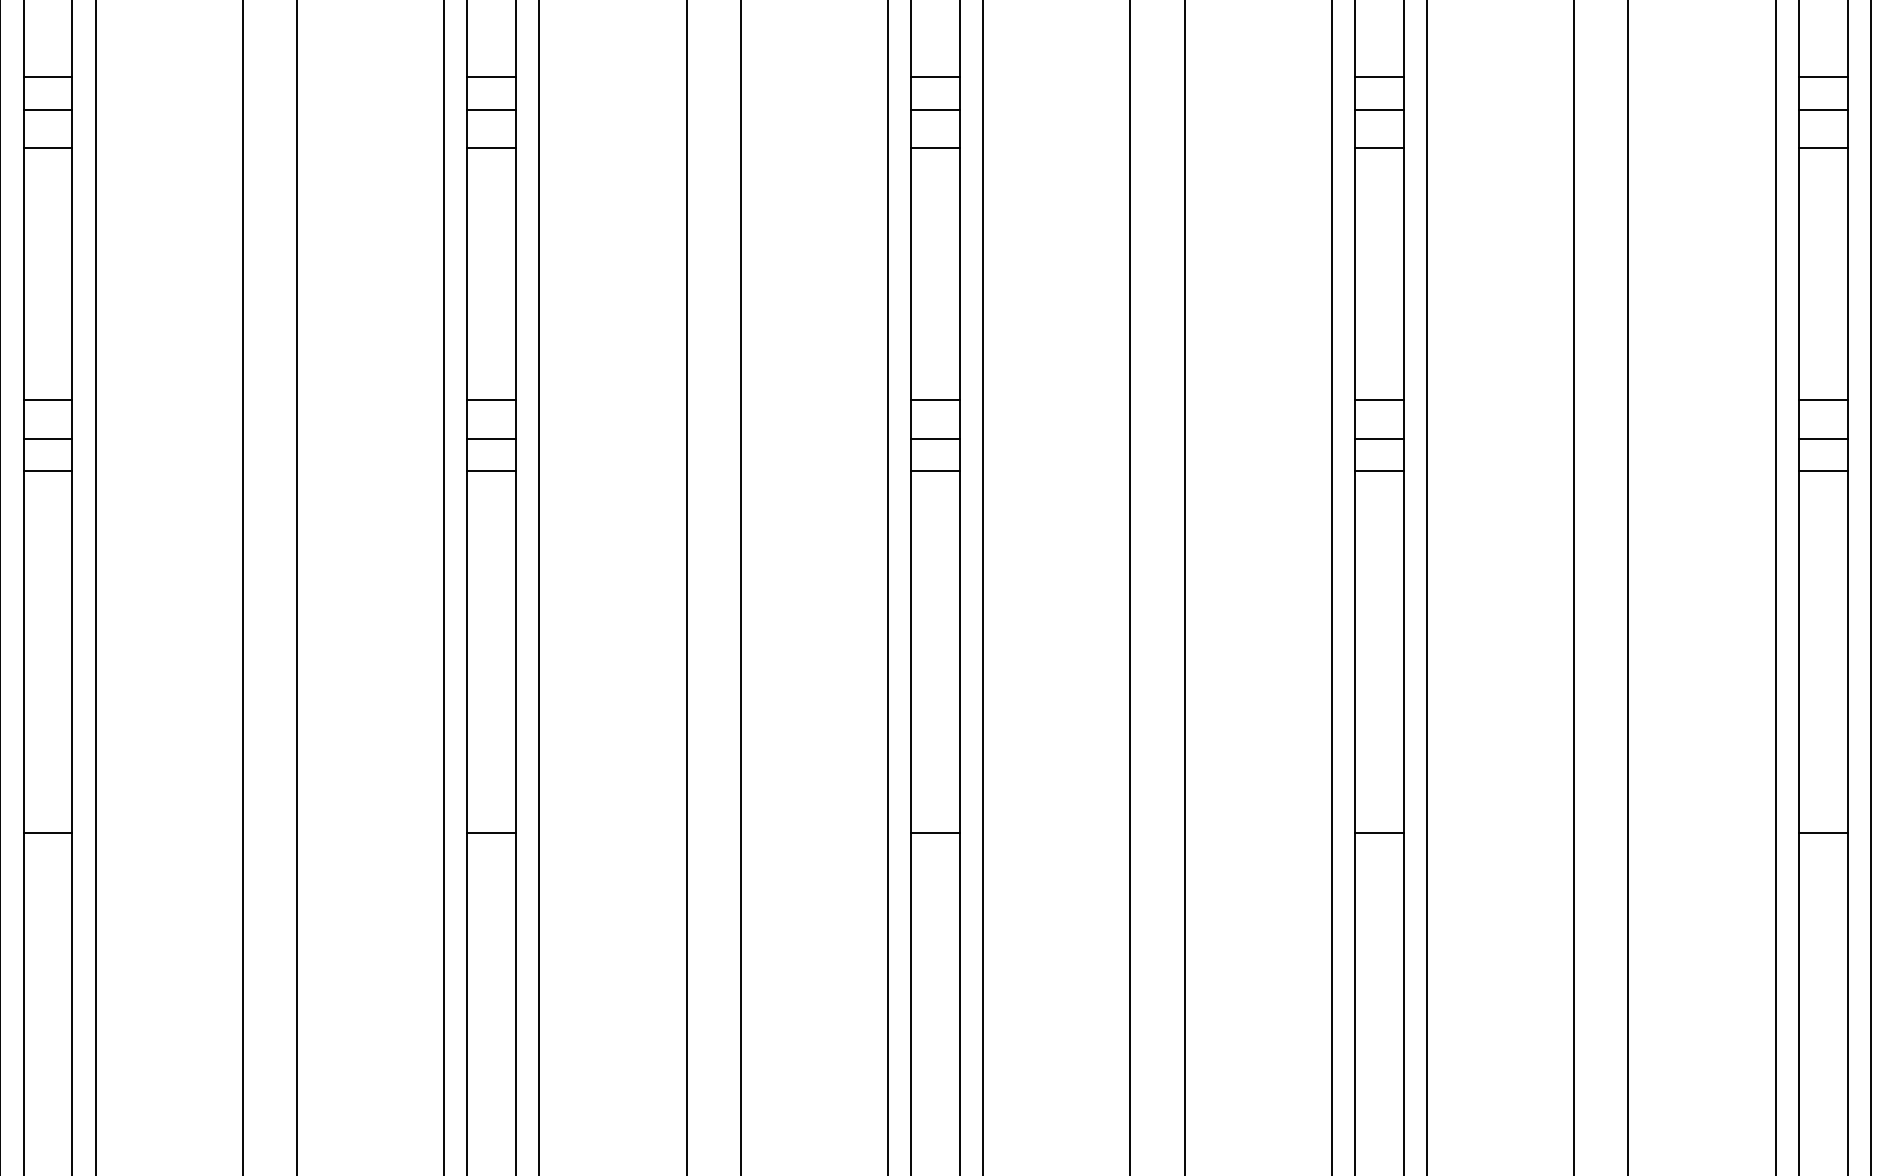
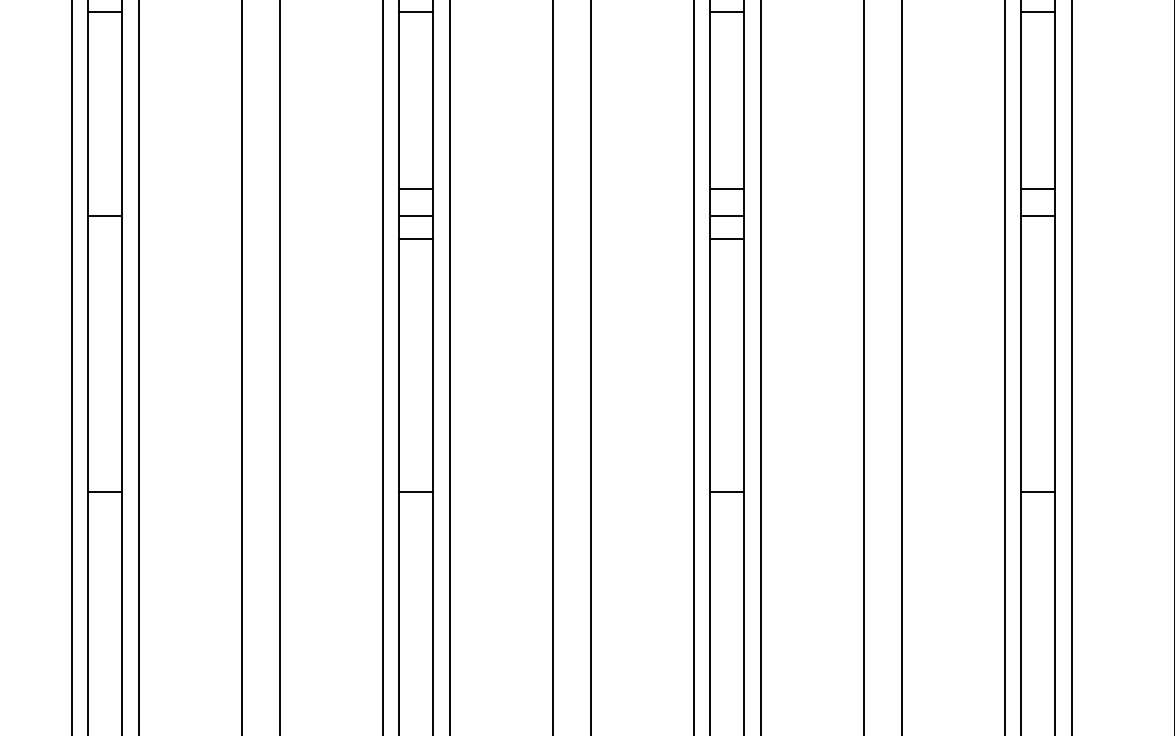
line: (47, 400) -> (104, 189), removed
line: (47, 471) -> (104, 239), removed
line: (1379, 471) -> (1038, 239), removed

